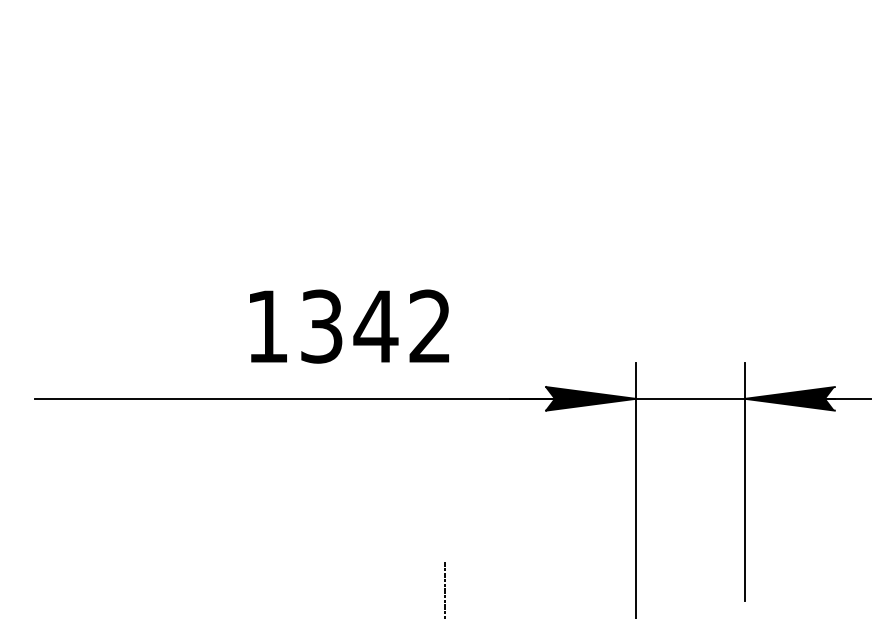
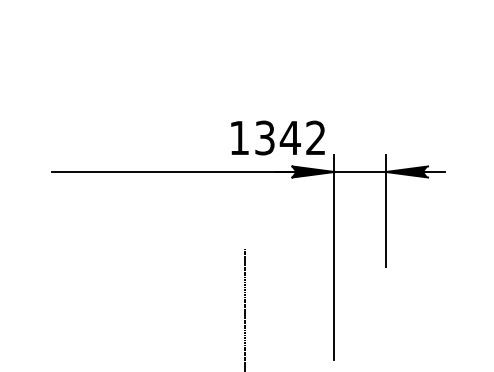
text: (348, 325) -> (277, 137), moved

